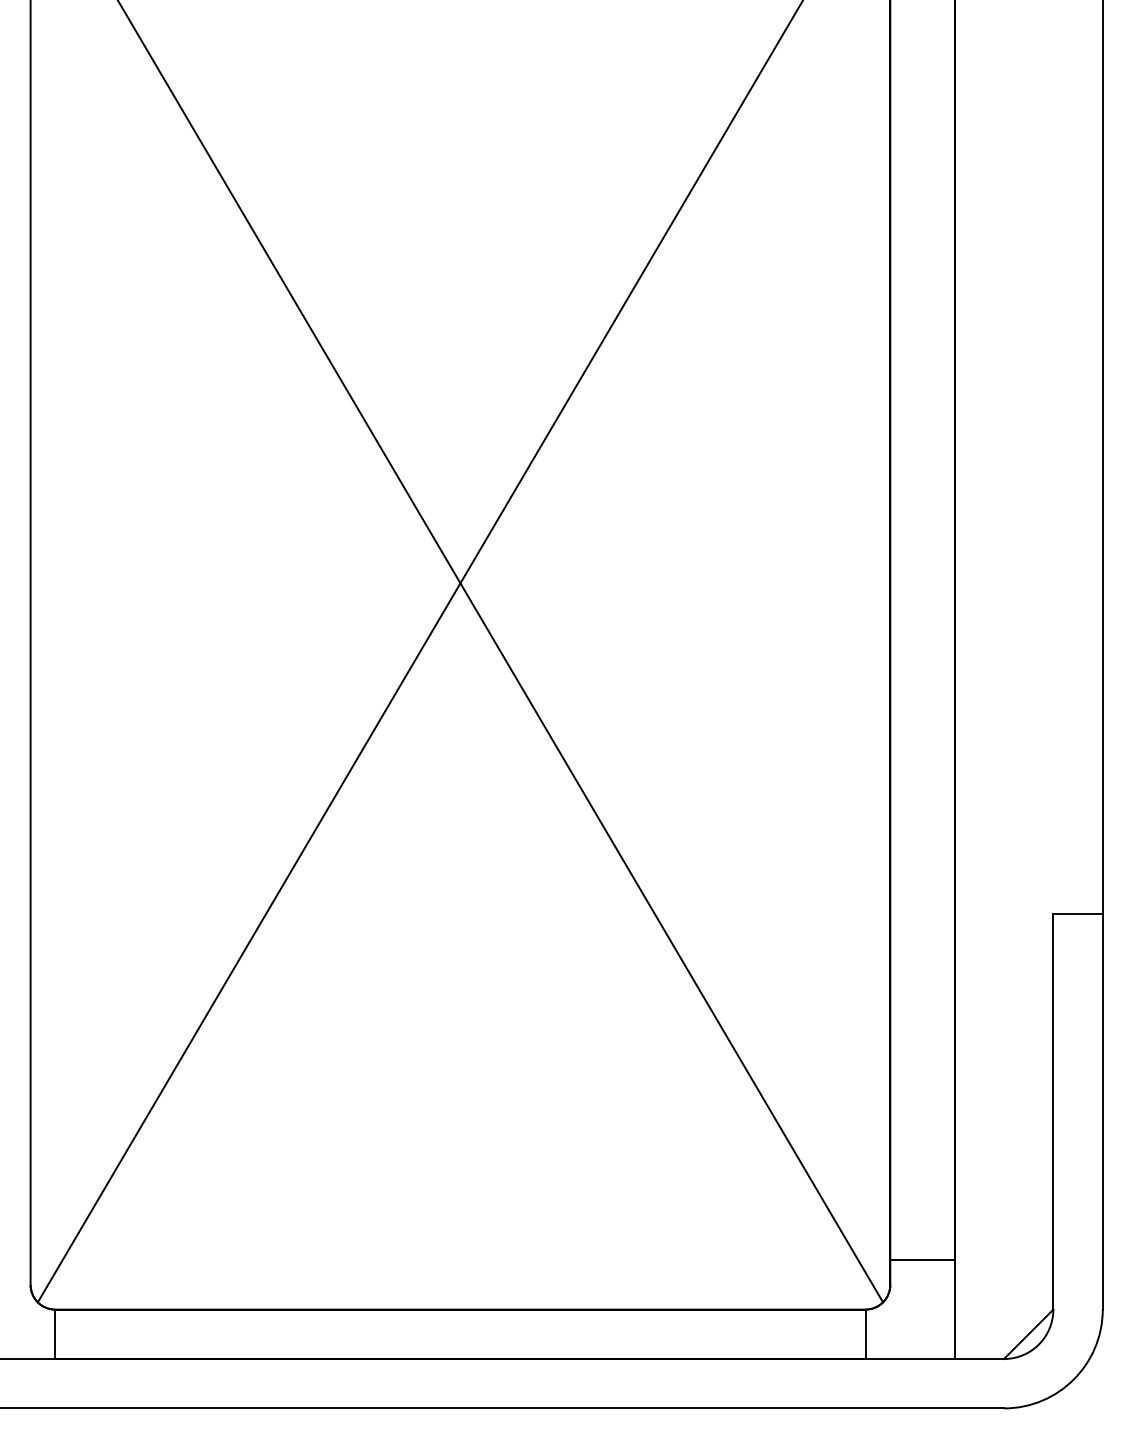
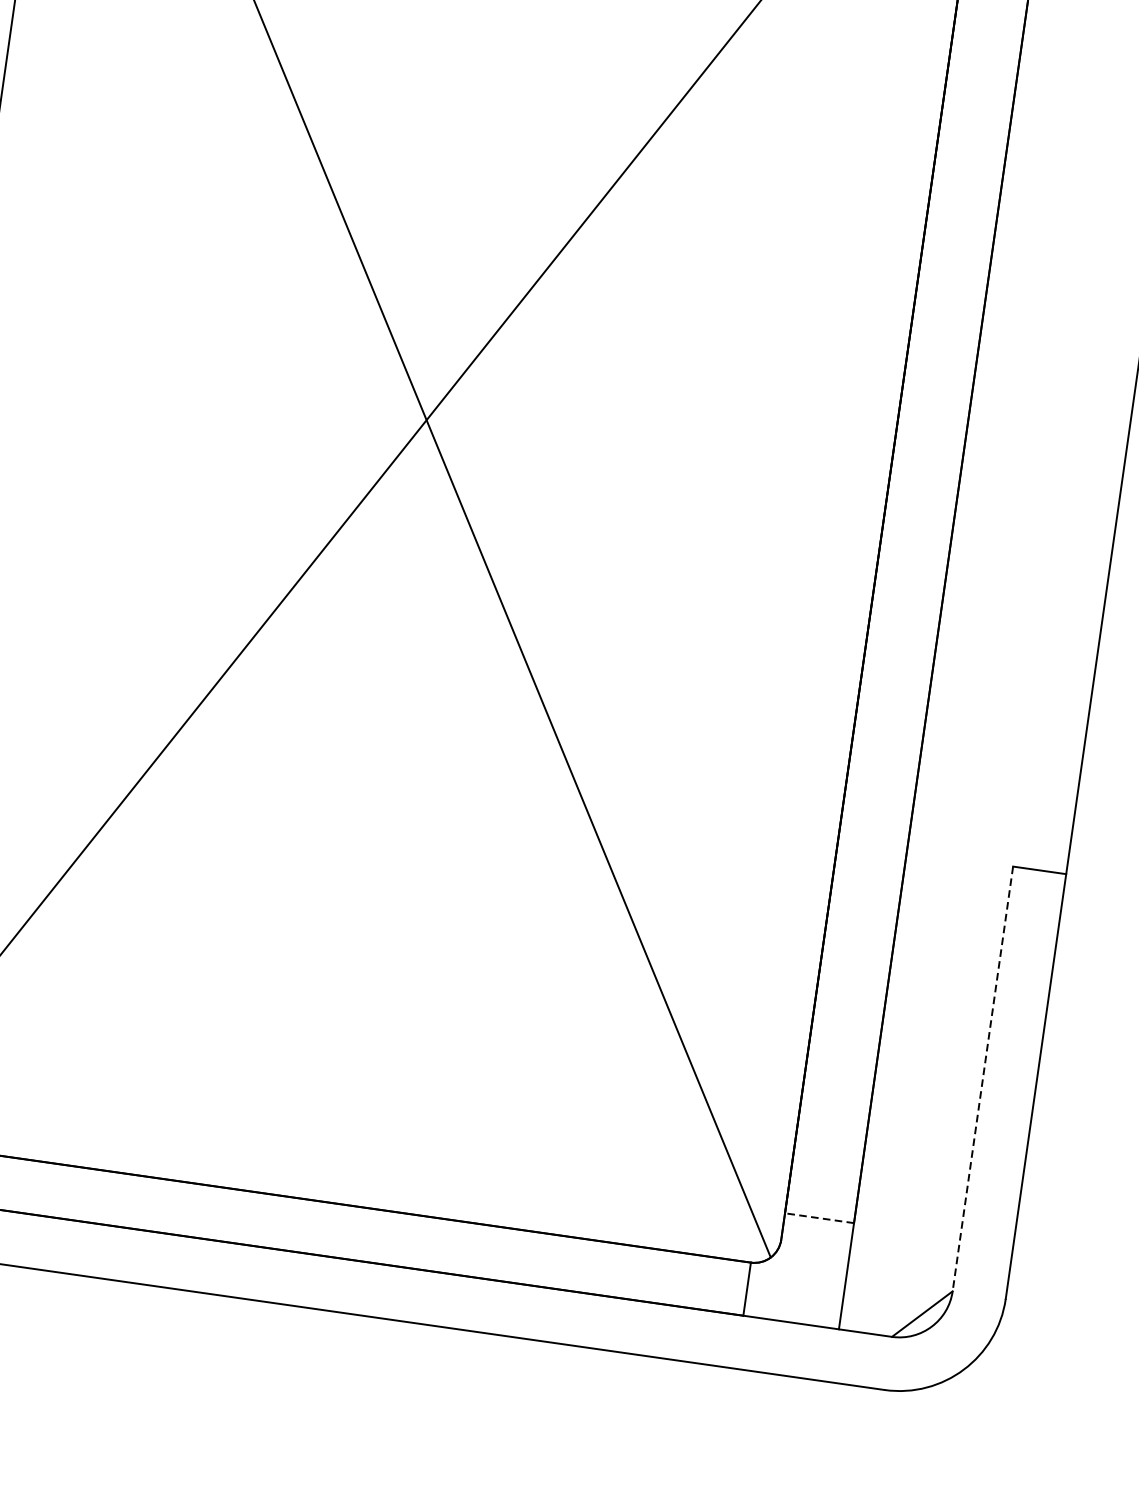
line: (1053, 1111) -> (983, 1078), solid -> dashed
line: (921, 1260) -> (818, 1218), solid -> dashed

